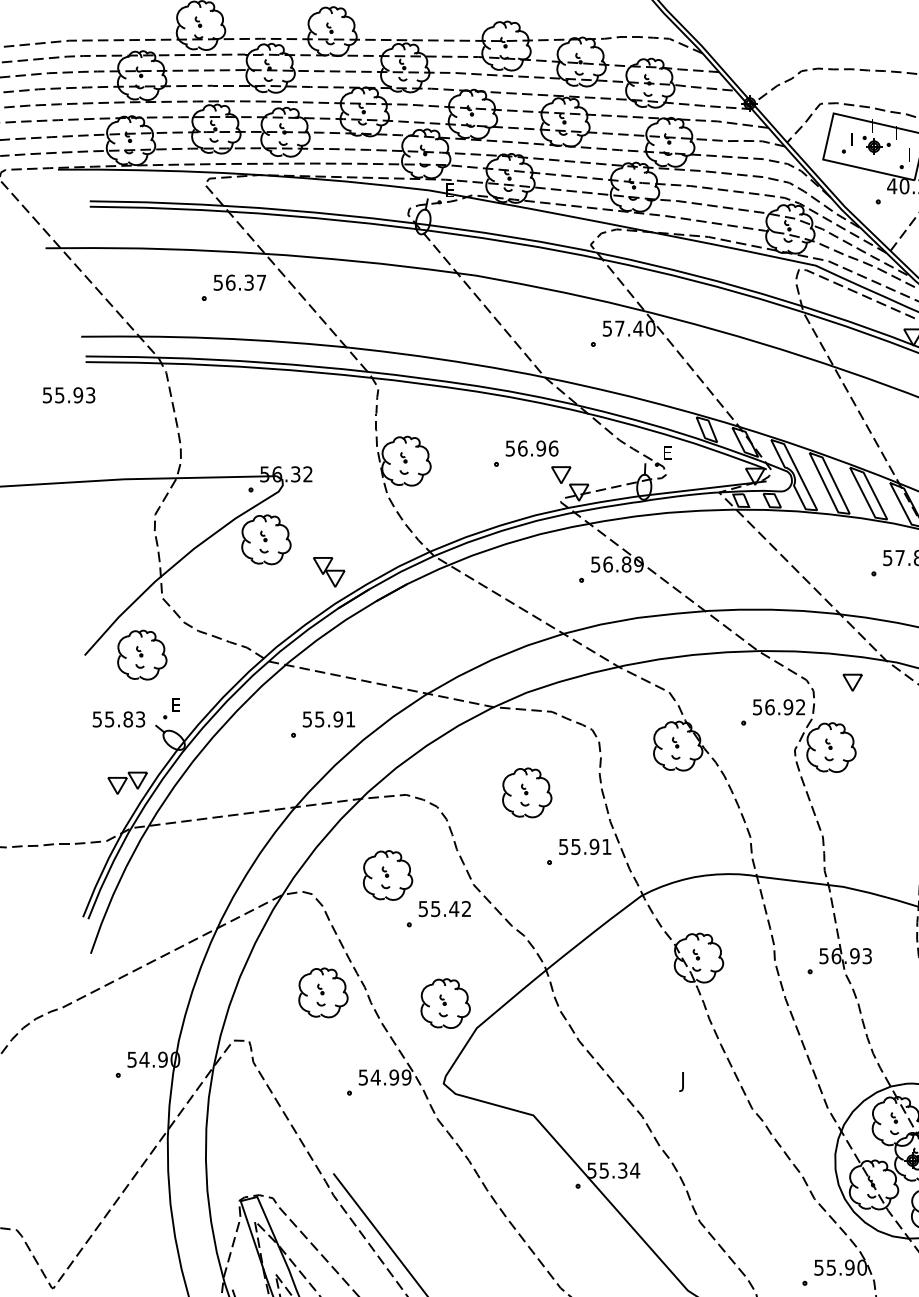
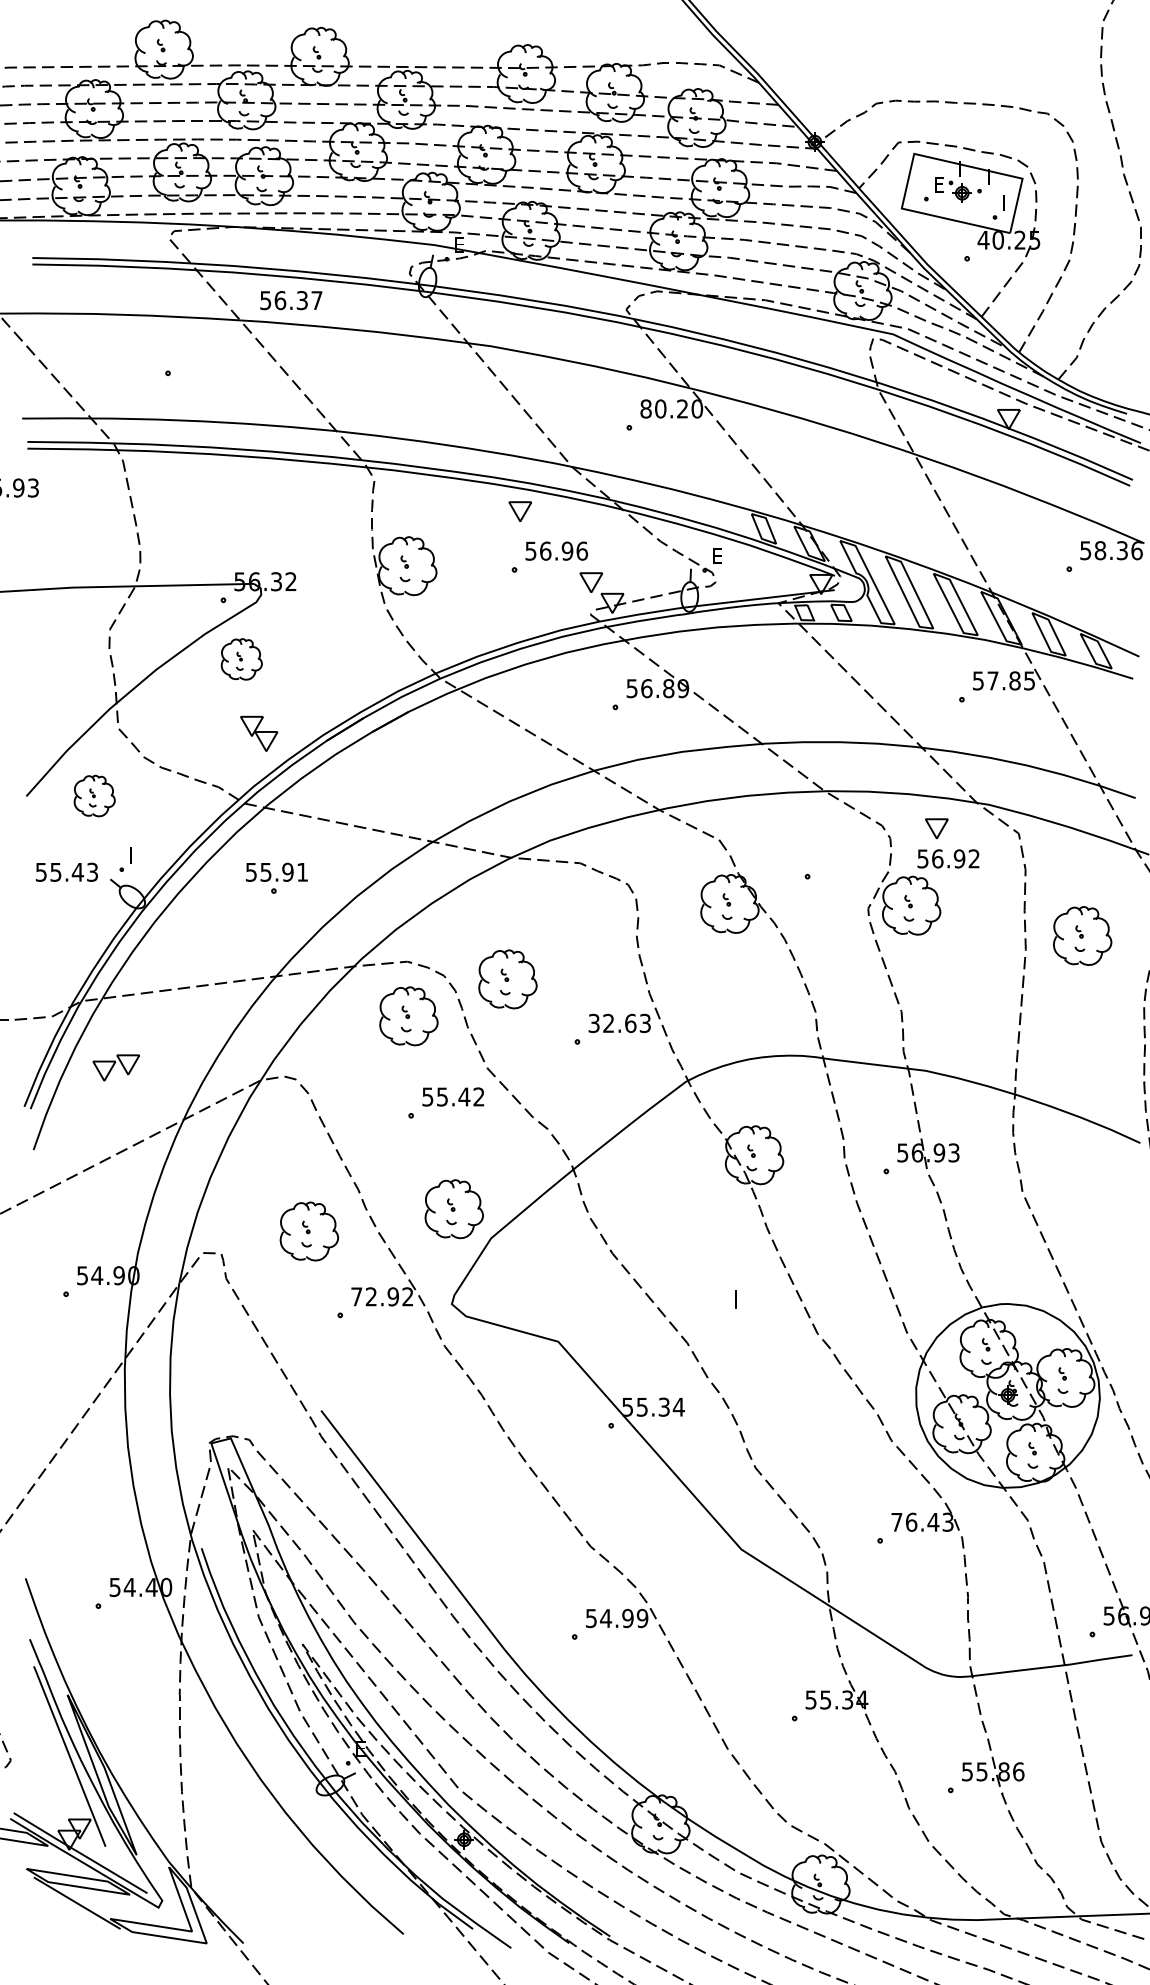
text: (855, 139) -> (940, 184), I -> E
text: (240, 282) -> (291, 300), moved
text: (623, 328) -> (664, 408), 57.40 -> 80.20
part: (501, 415) -> (520, 511), added
part: (266, 539) -> (241, 659), size x0.7
part: (329, 572) -> (259, 733), moved
part: (142, 654) -> (94, 795), size x0.7
text: (176, 705) -> (135, 855), E -> I
text: (779, 706) -> (948, 858), moved
text: (127, 718) -> (77, 871), 55.83 -> 55.43
text: (328, 718) -> (276, 871), moved
part: (127, 782) -> (115, 1067), moved
part: (526, 792) -> (507, 979), moved
text: (585, 846) -> (619, 1023), 55.91 -> 32.63
part: (387, 875) -> (408, 1016), moved
part: (322, 992) -> (308, 1231), moved
text: (385, 1077) -> (382, 1296), 54.99 -> 72.92
text: (681, 1081) -> (733, 1301), J -> I
text: (840, 1267) -> (922, 1521), 55.90 -> 76.43

